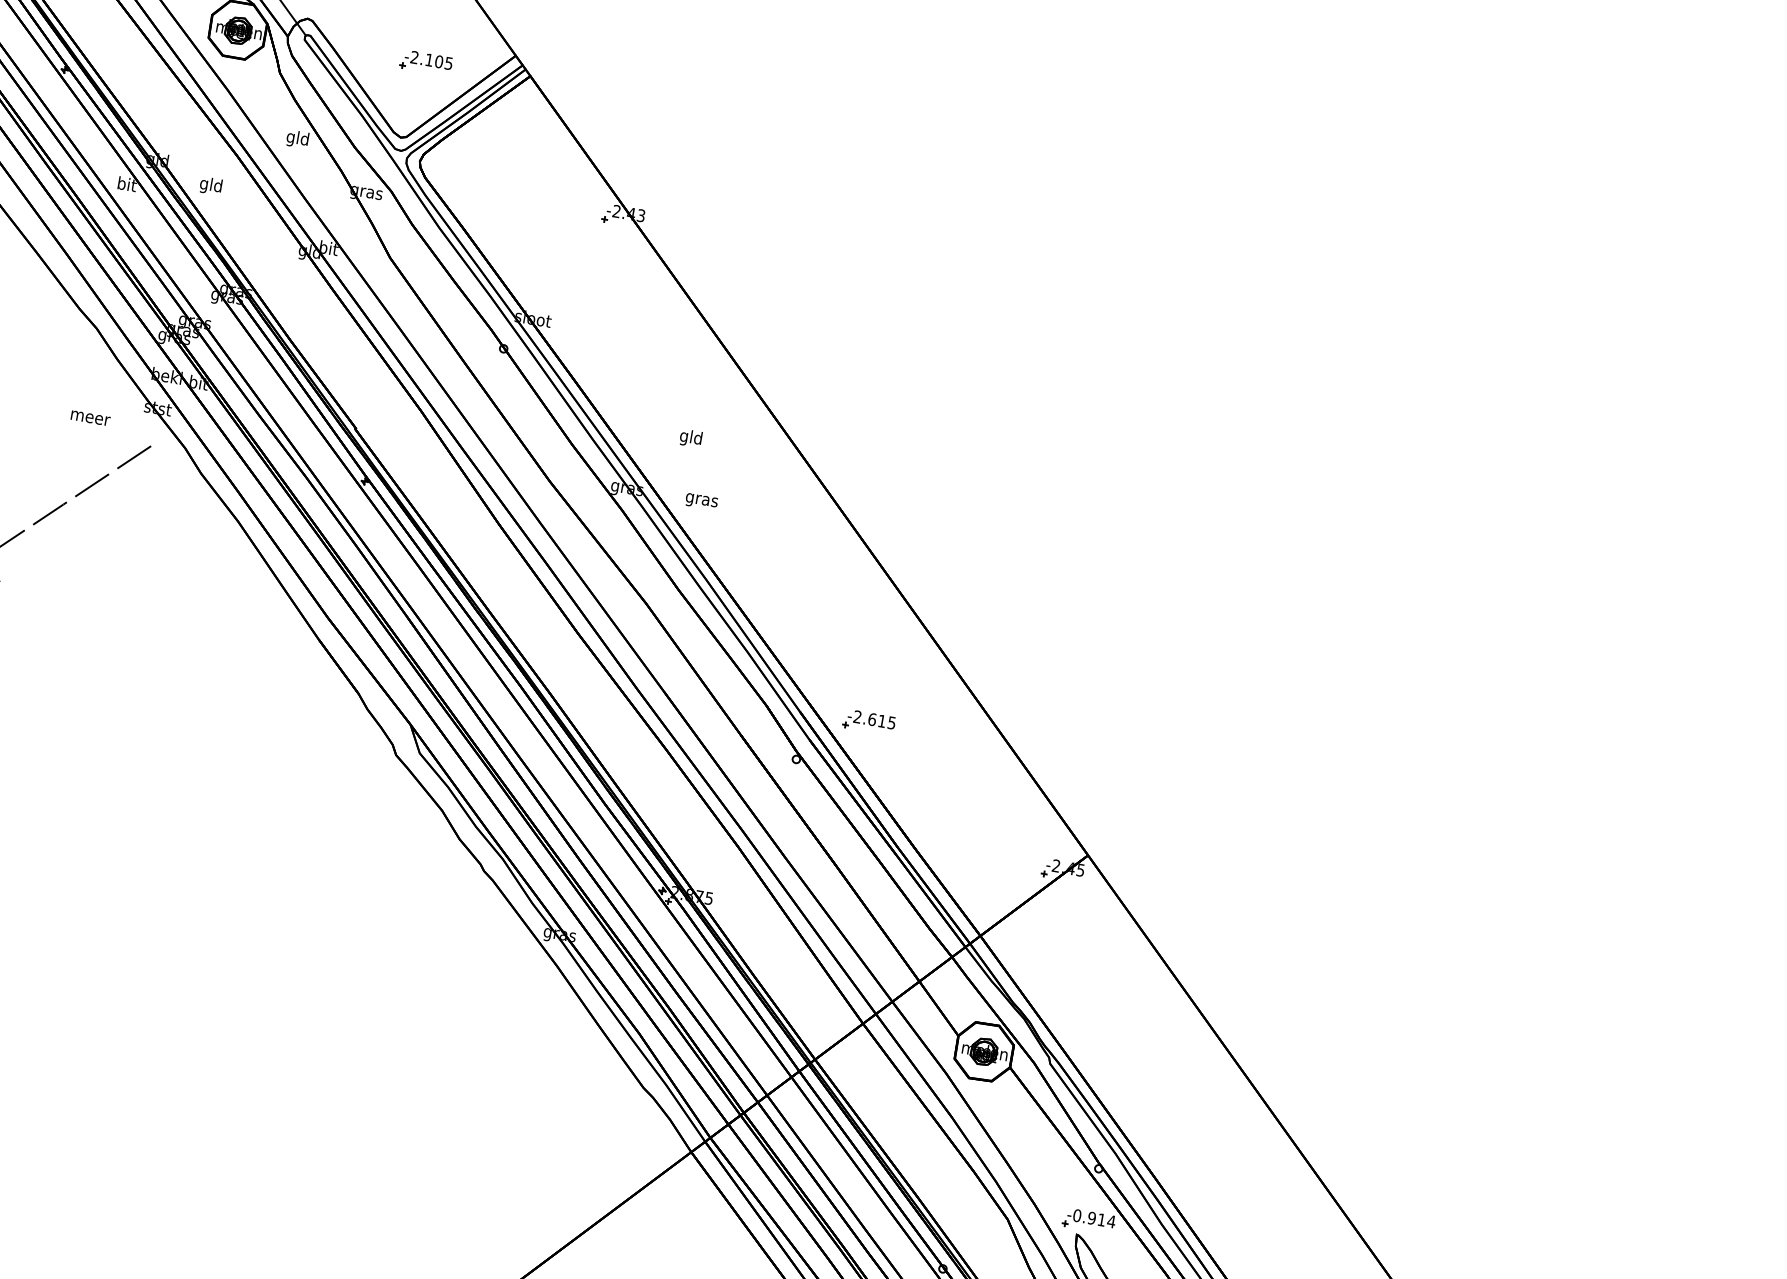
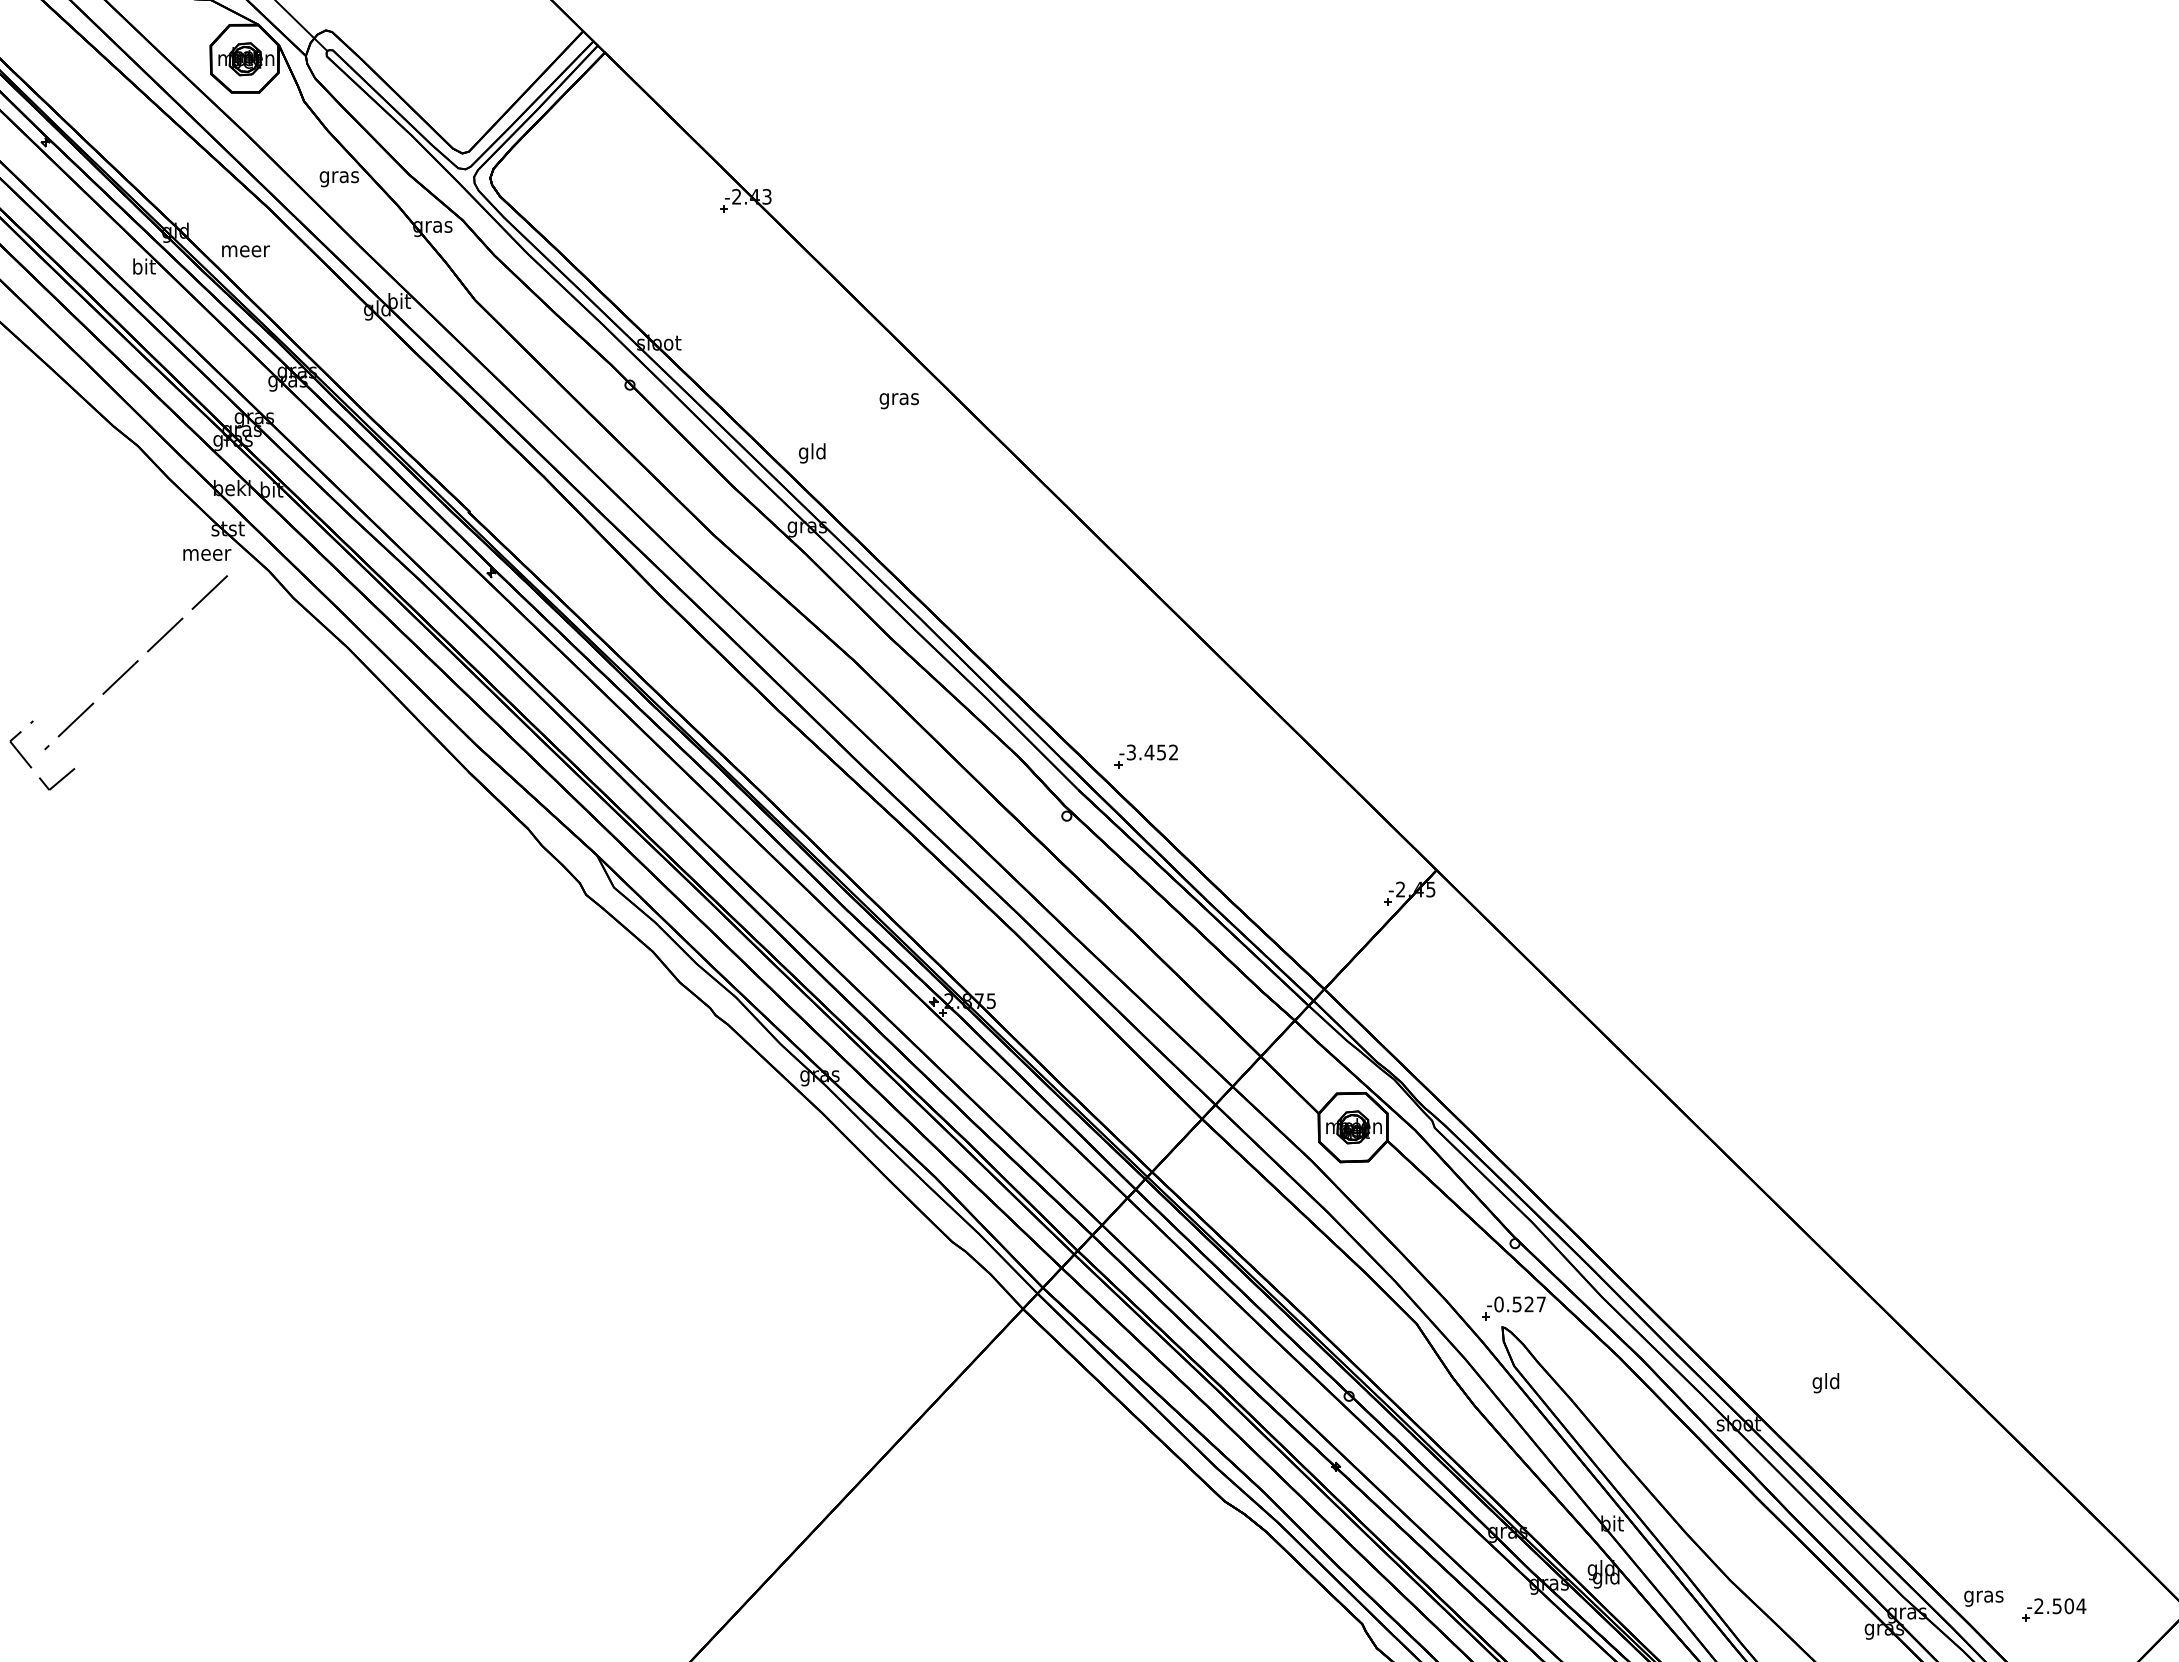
part: (425, 62) -> (476, 58), removed
text: (297, 139) -> (339, 177), gld -> gras
text: (212, 186) -> (246, 251), gld -> meer
text: (90, 418) -> (207, 554), moved
text: (691, 438) -> (812, 453), moved
text: (700, 501) -> (898, 401), moved
text: (874, 720) -> (1152, 752), -2.615 -> -3.452
text: (1101, 1220) -> (1529, 1304), -0.914 -> -0.527

